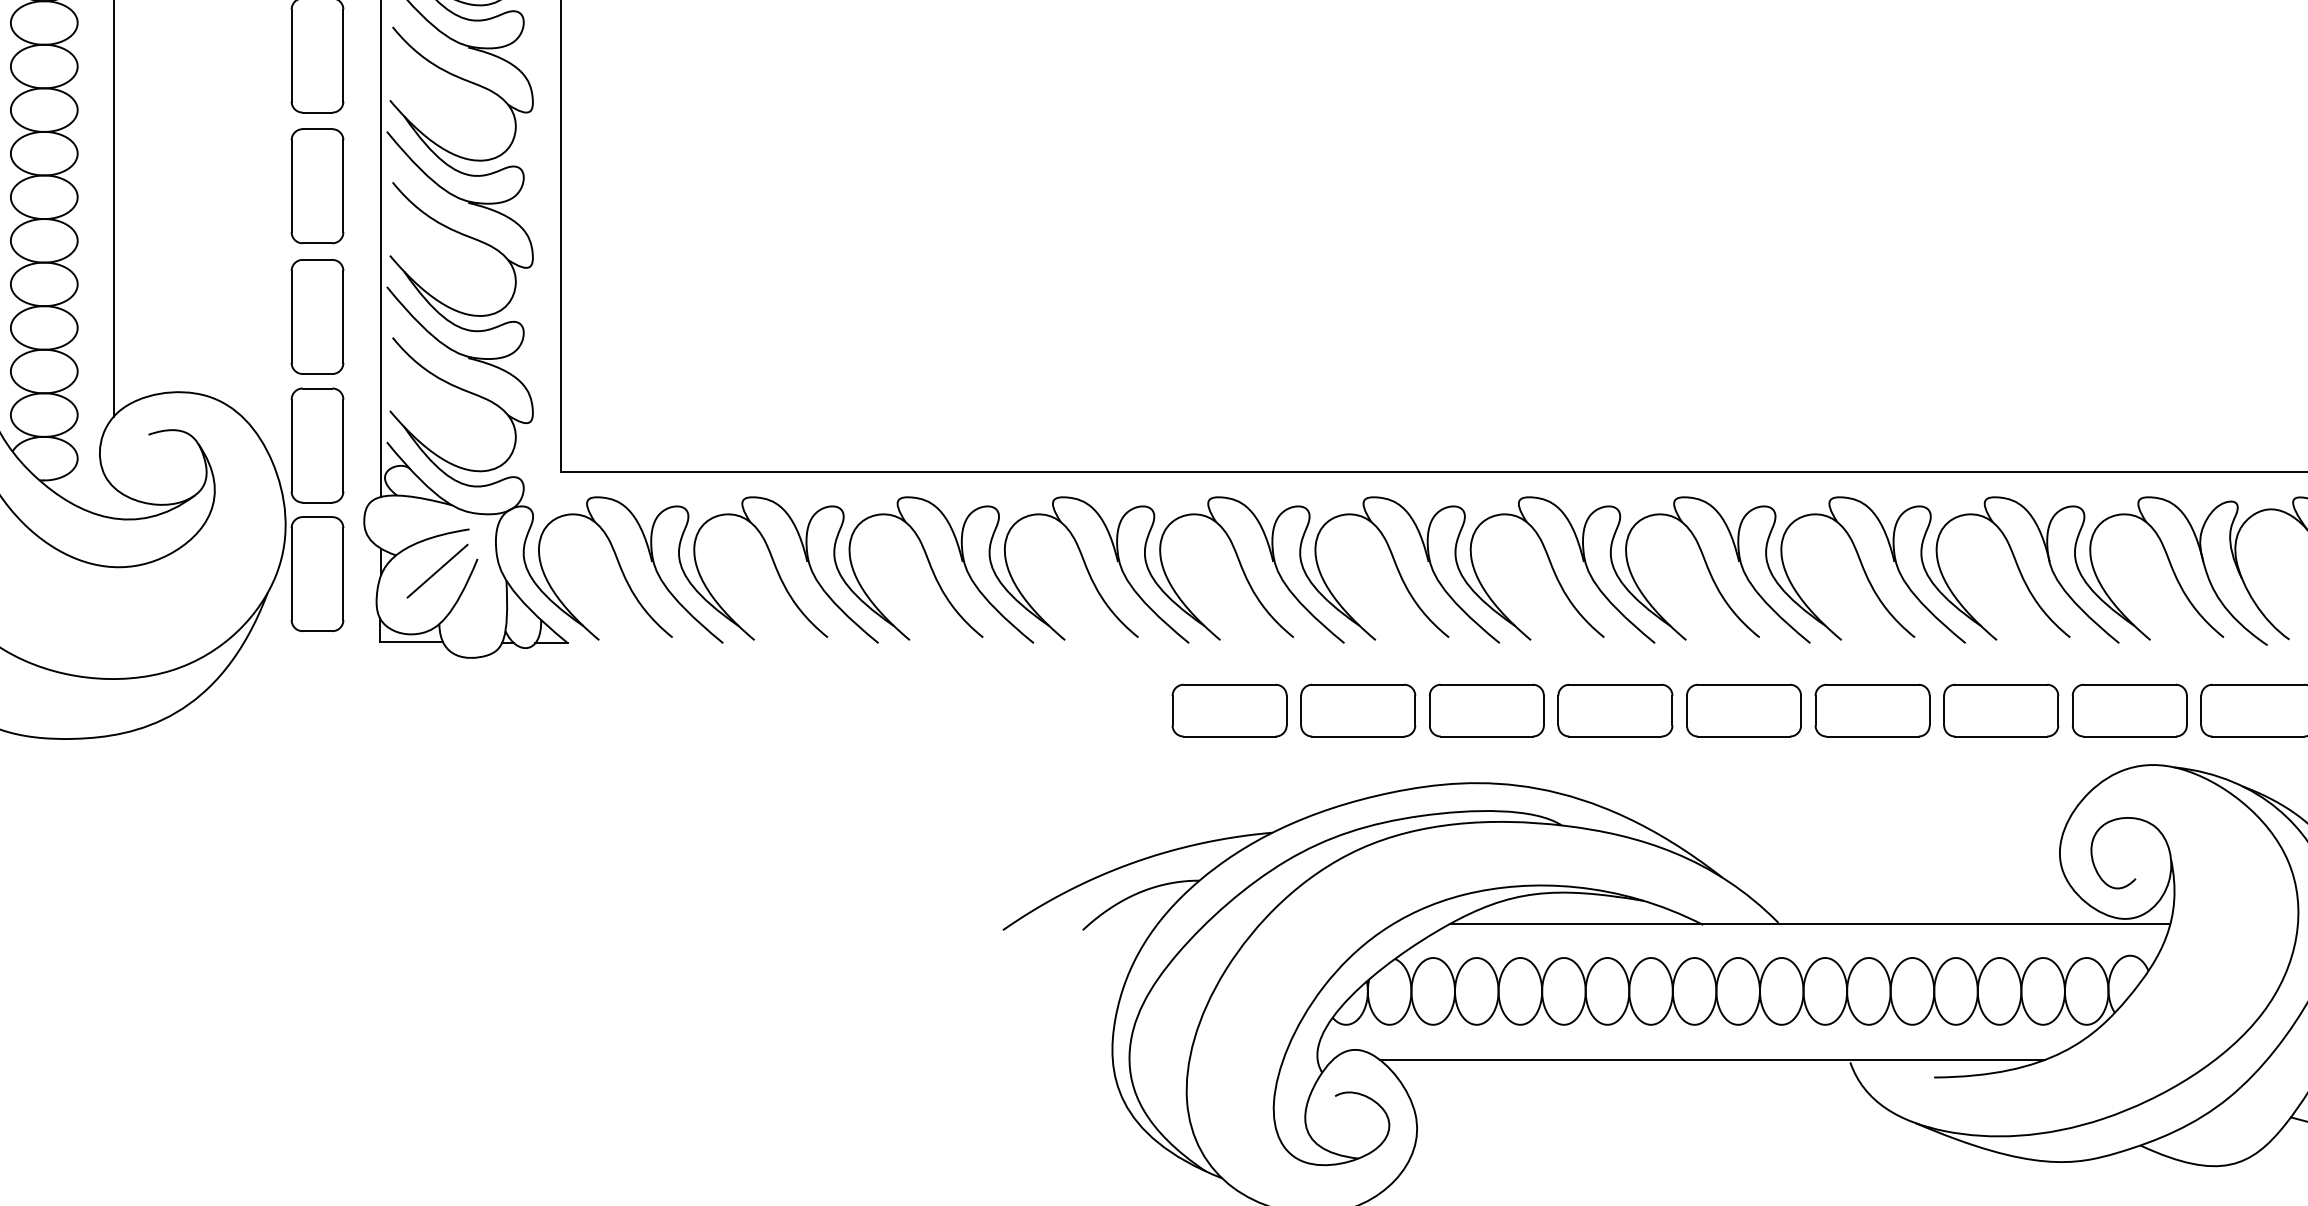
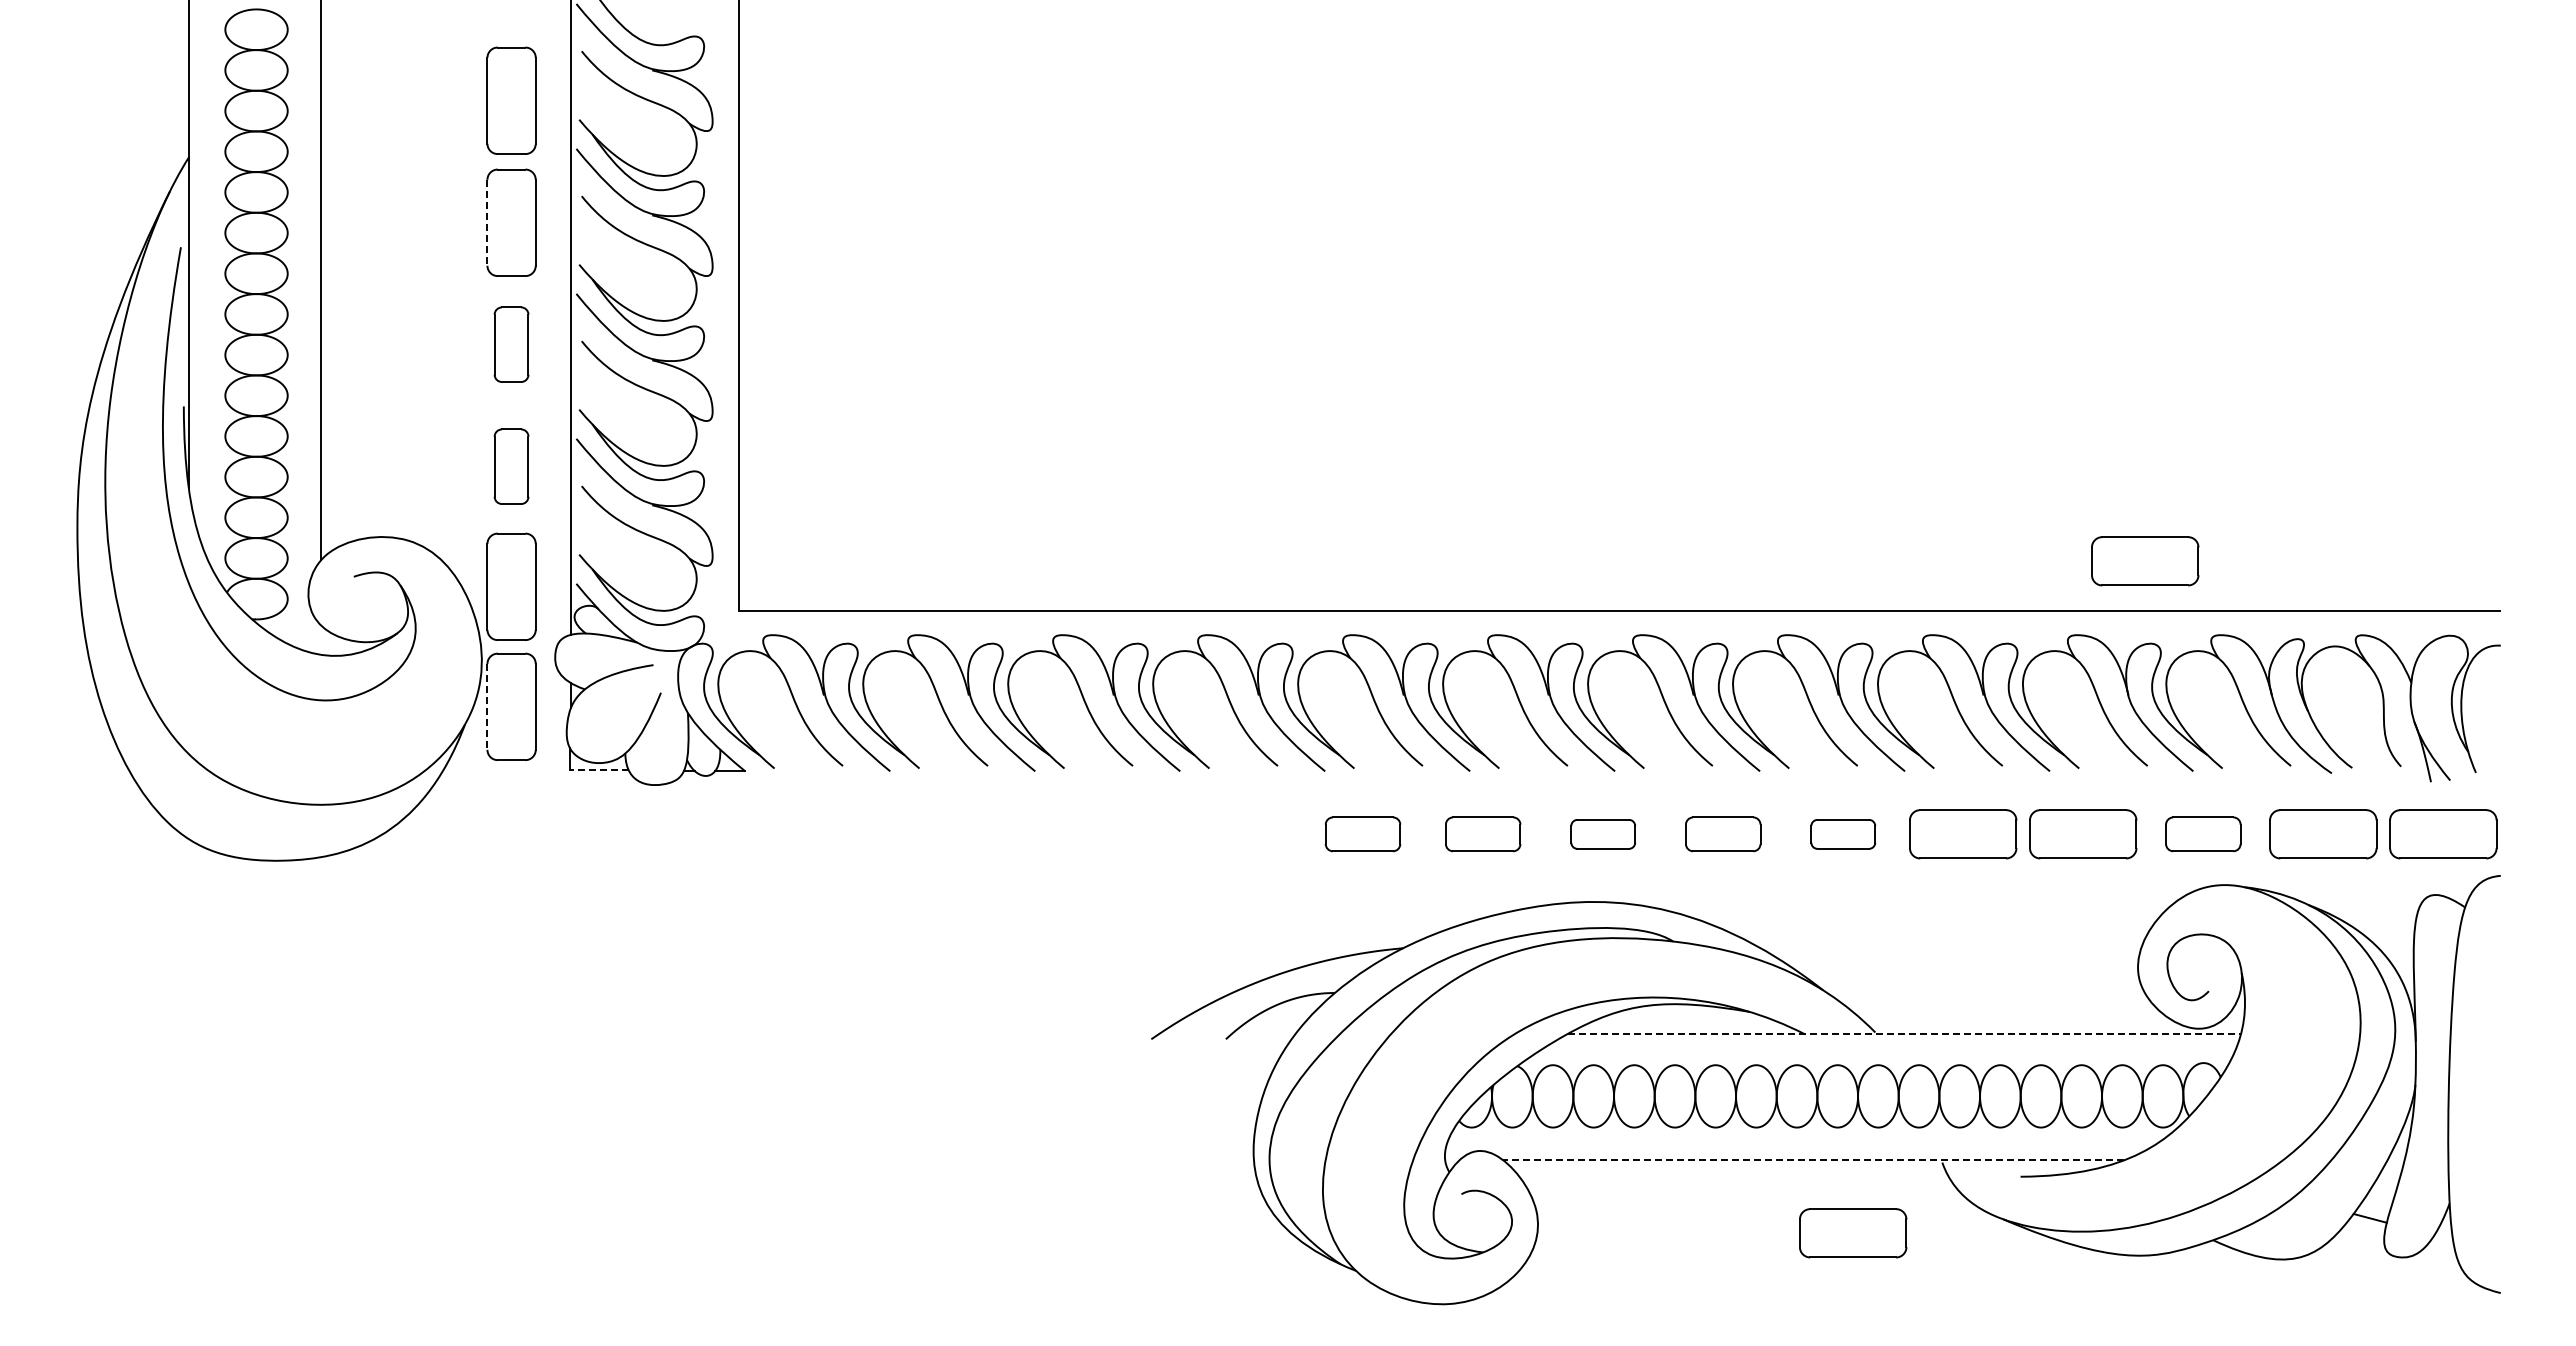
line: (291, 55) -> (487, 222), solid -> dashed
part: (317, 185) -> (511, 344), size x0.7
part: (317, 316) -> (511, 466), size x0.7
part: (2067, 418) -> (2145, 561), added
line: (437, 570) -> (623, 703), removed
line: (291, 573) -> (487, 706), solid -> dashed
line: (411, 642) -> (599, 770), solid -> dashed
part: (1229, 710) -> (1362, 834), size x0.7
part: (1358, 710) -> (1483, 834), size x0.7
part: (1487, 710) -> (1603, 834), size x0.6
part: (1615, 710) -> (1723, 834), size x0.7
part: (1744, 710) -> (1843, 834), size x0.6
part: (2130, 710) -> (2203, 834), size x0.7
line: (1810, 924) -> (1905, 1033), solid -> dashed
line: (1712, 1060) -> (1813, 1160), solid -> dashed
part: (1755, 1138) -> (1853, 1233), added

